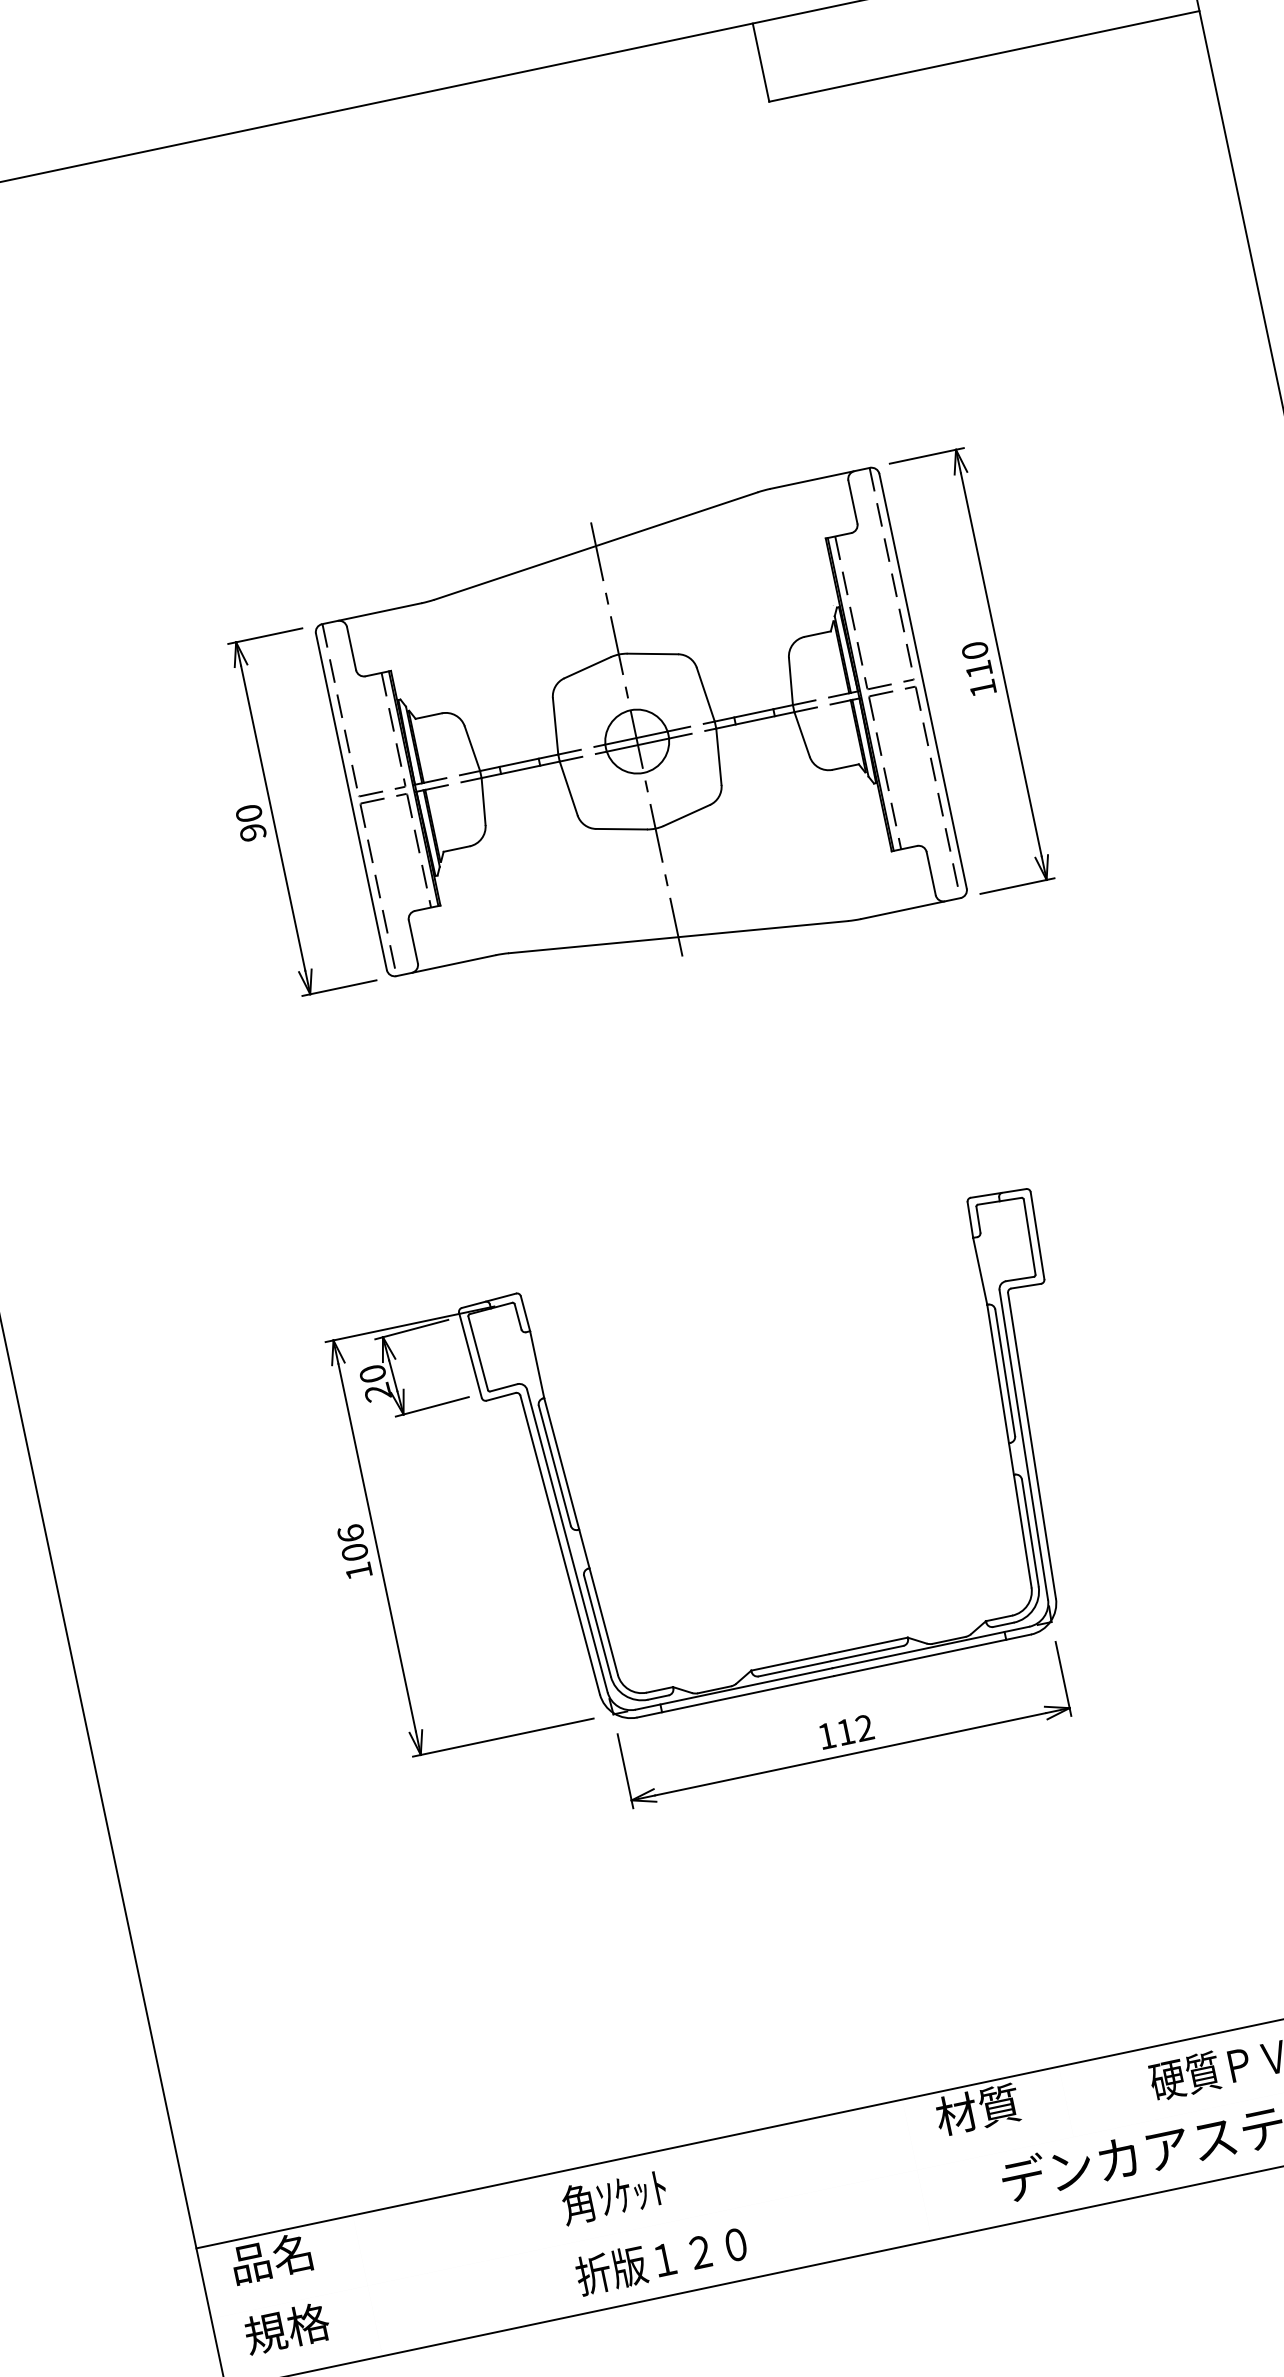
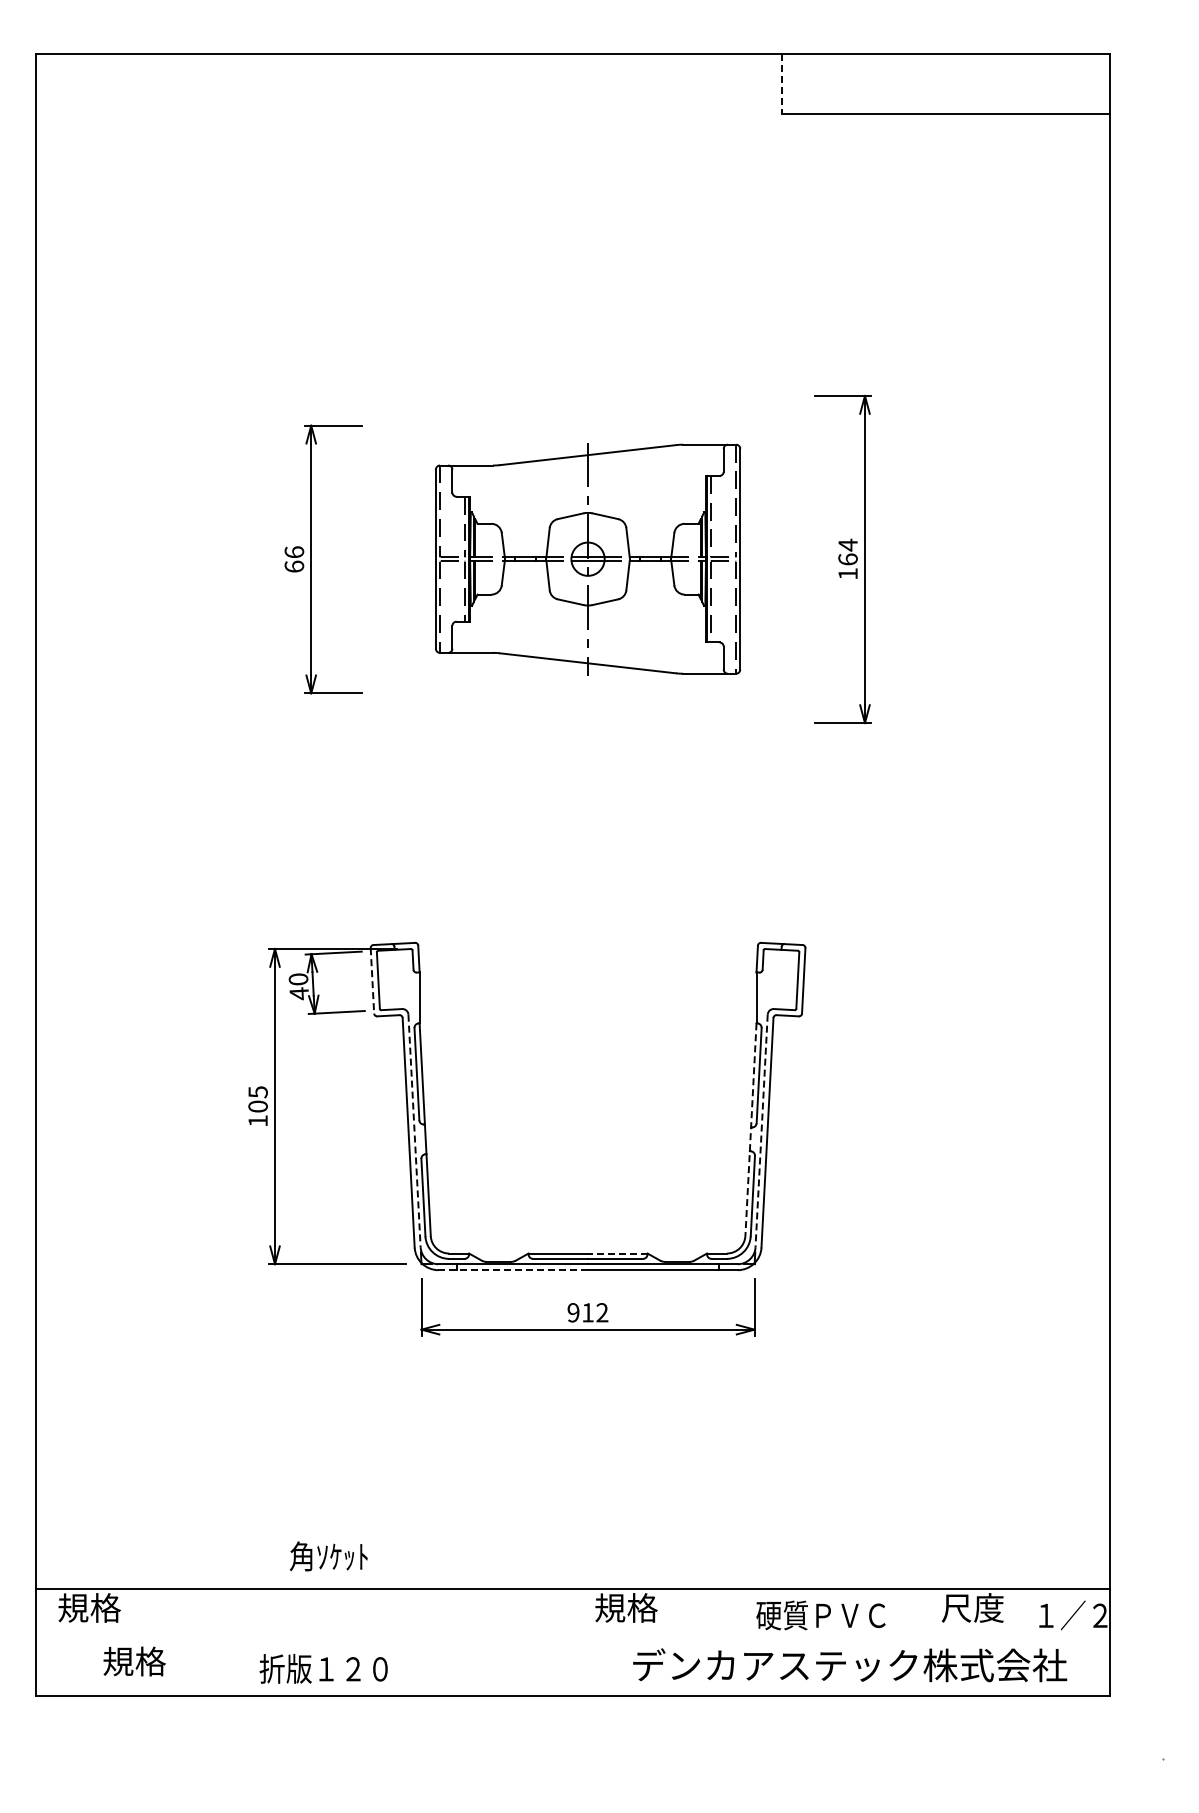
line: (761, 63) -> (782, 84), solid -> dashed
text: (976, 659) -> (847, 551), 110 -> 164
part: (636, 740) -> (587, 558), size x0.7
text: (251, 822) -> (294, 559), 90 -> 66
line: (470, 1354) -> (372, 980), solid -> dashed
text: (376, 1392) -> (298, 993), 20 -> 40
line: (1023, 1445) -> (761, 1131), solid -> dashed
line: (1008, 1446) -> (750, 1129), solid -> dashed
text: (350, 1534) -> (257, 1092), 106 -> 105
line: (567, 1541) -> (414, 1131), solid -> dashed
line: (868, 1645) -> (617, 1253), solid -> dashed
line: (736, 1697) -> (513, 1270), solid -> dashed
text: (826, 1735) -> (573, 1312), 112 -> 912
text: (978, 2108) -> (626, 1607), 材質 -> 規格
text: (613, 2196) -> (328, 1556), moved
text: (272, 2257) -> (89, 1607), 品名 -> 規格
text: (661, 2259) -> (323, 1668), moved
text: (286, 2328) -> (134, 1661), moved

